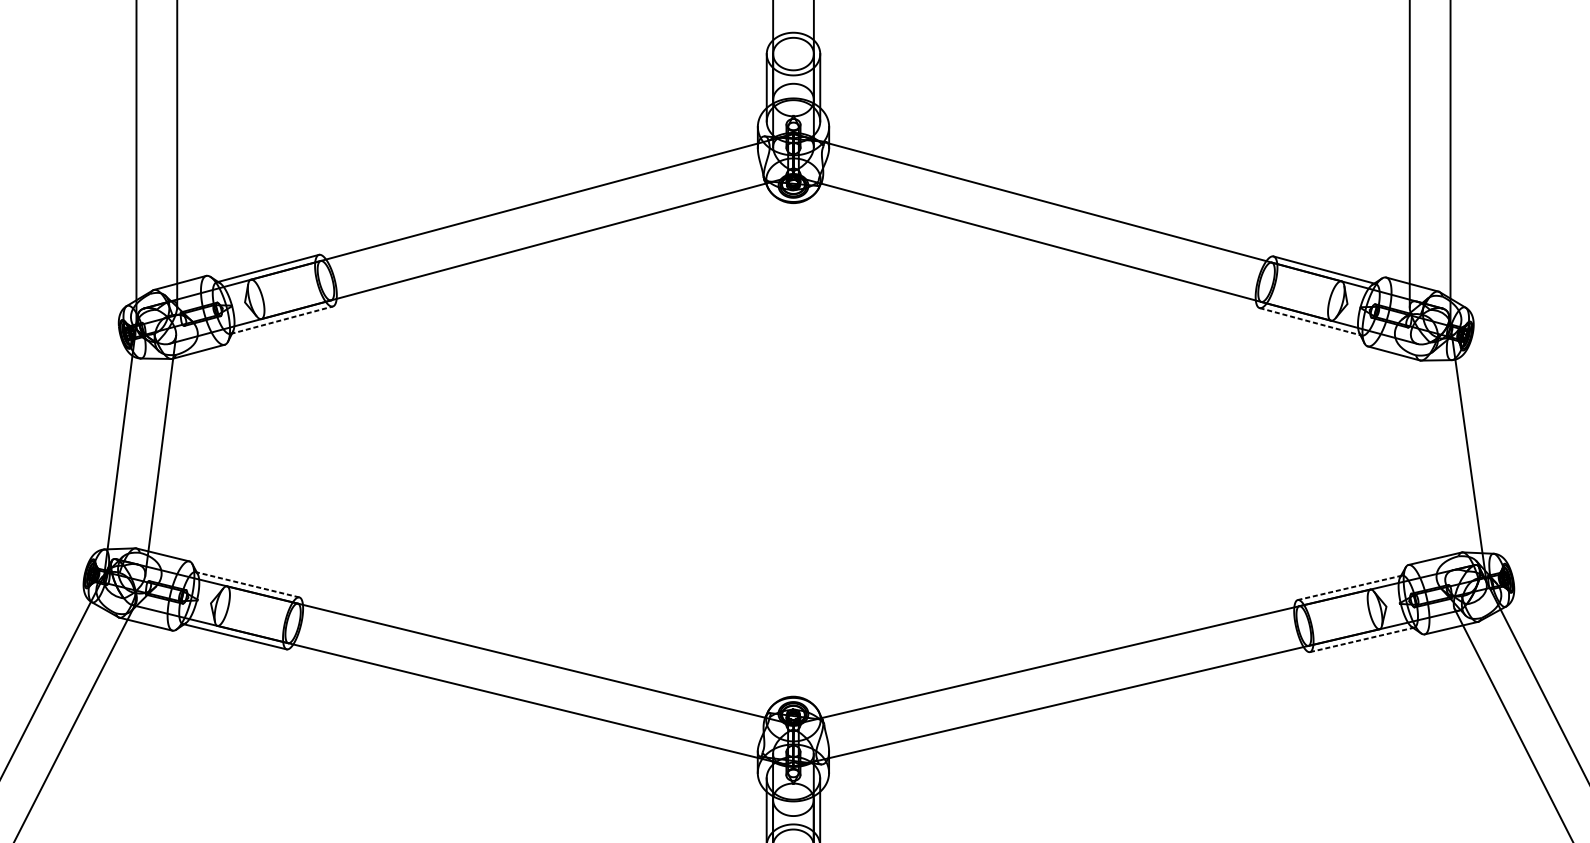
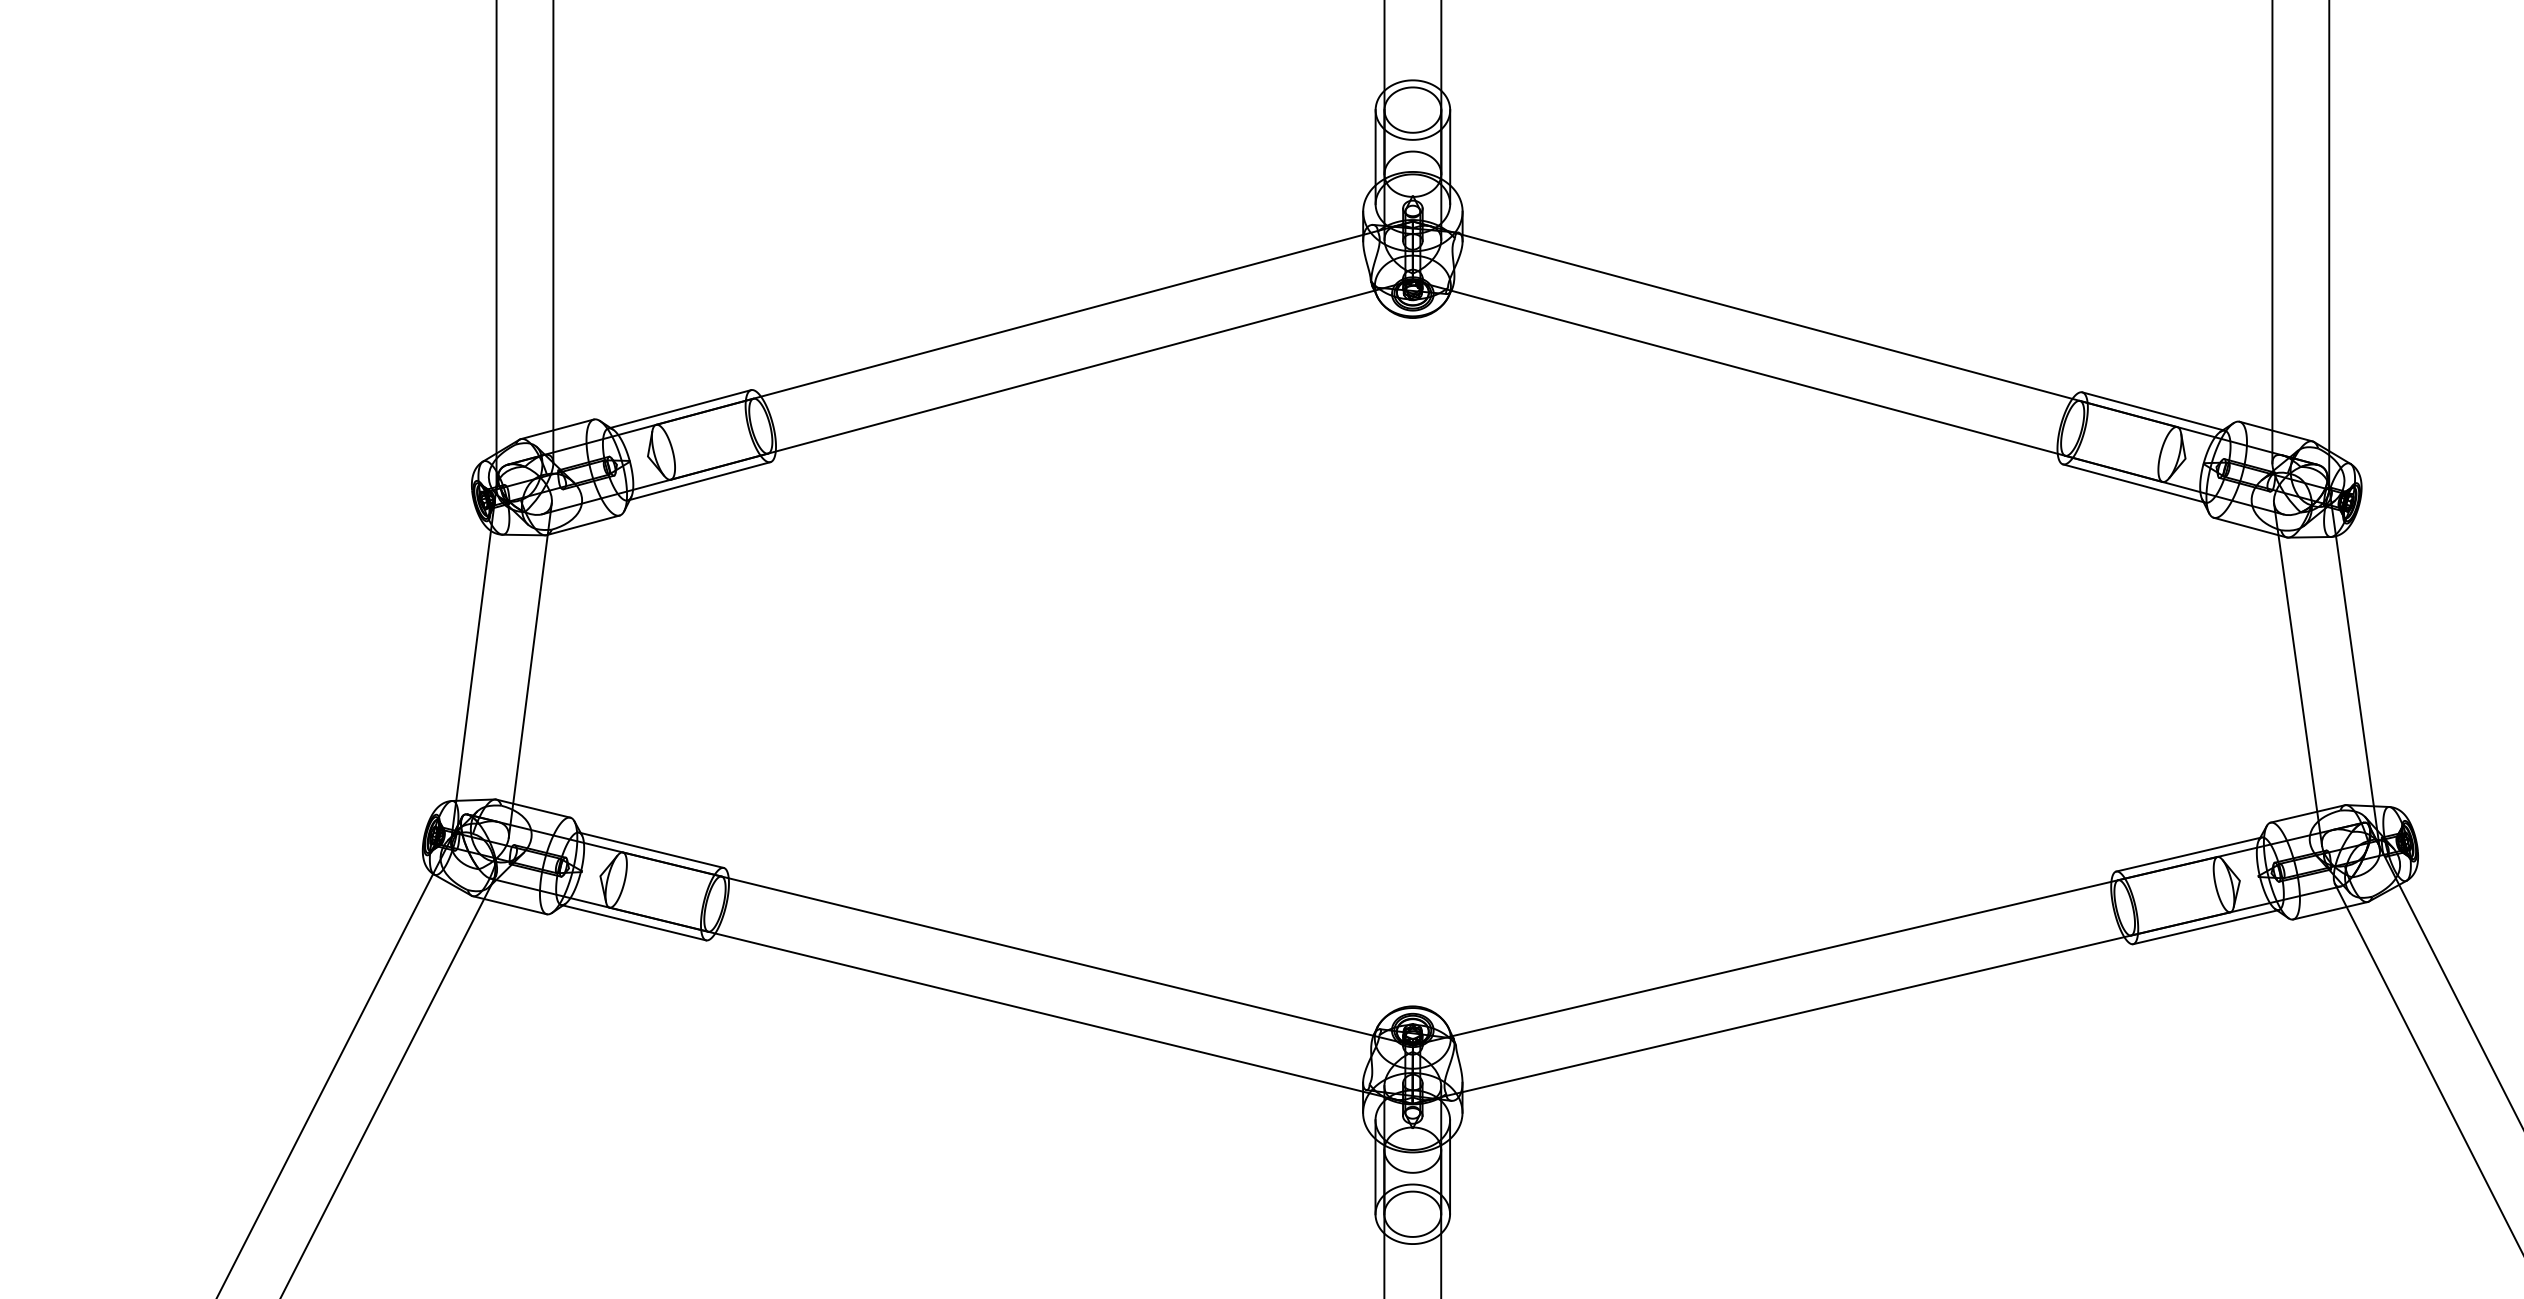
line: (281, 320) -> (699, 481), dashed -> solid
line: (1310, 321) -> (2134, 483), dashed -> solid
line: (1428, 458) -> (2298, 674), added
line: (247, 584) -> (651, 850), dashed -> solid
line: (1350, 587) -> (2189, 854), dashed -> solid
line: (1362, 640) -> (2206, 927), dashed -> solid

